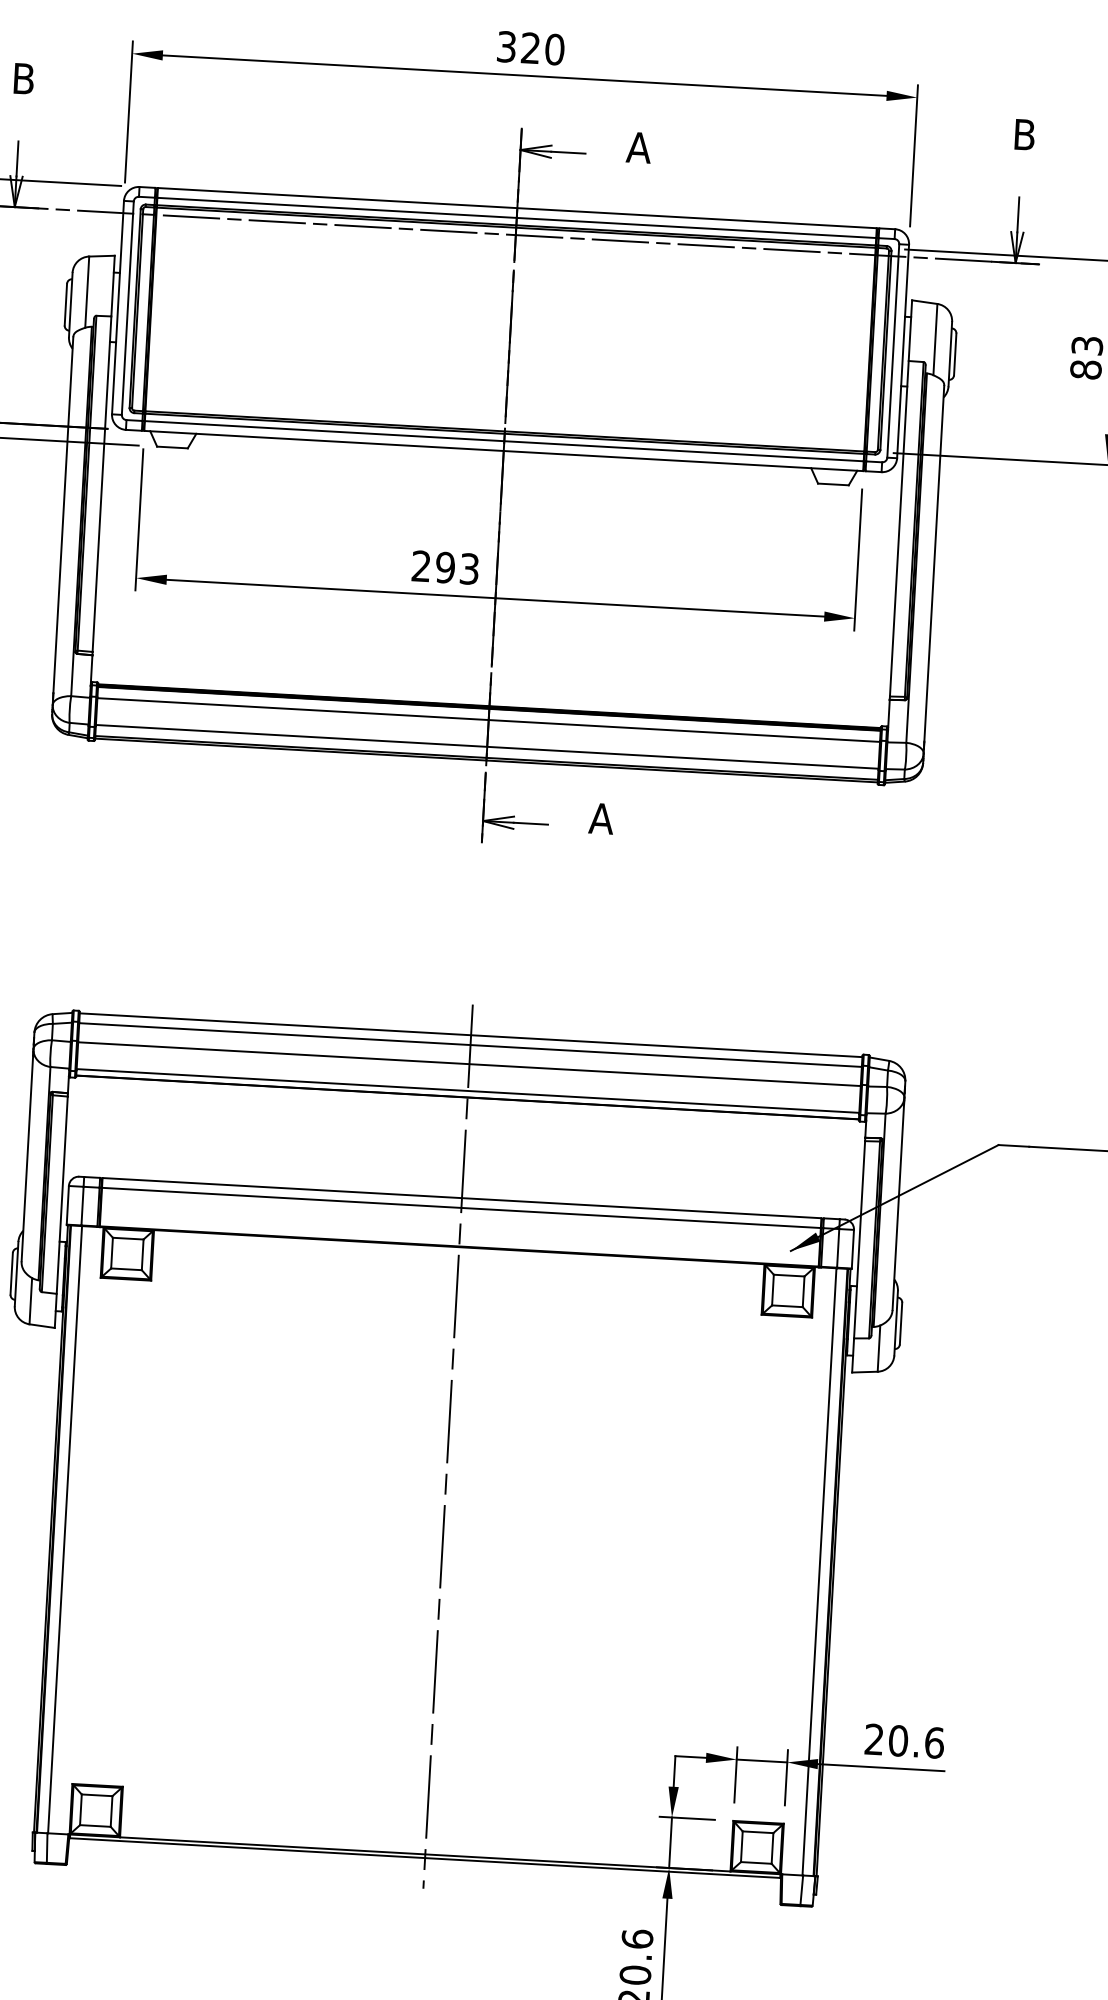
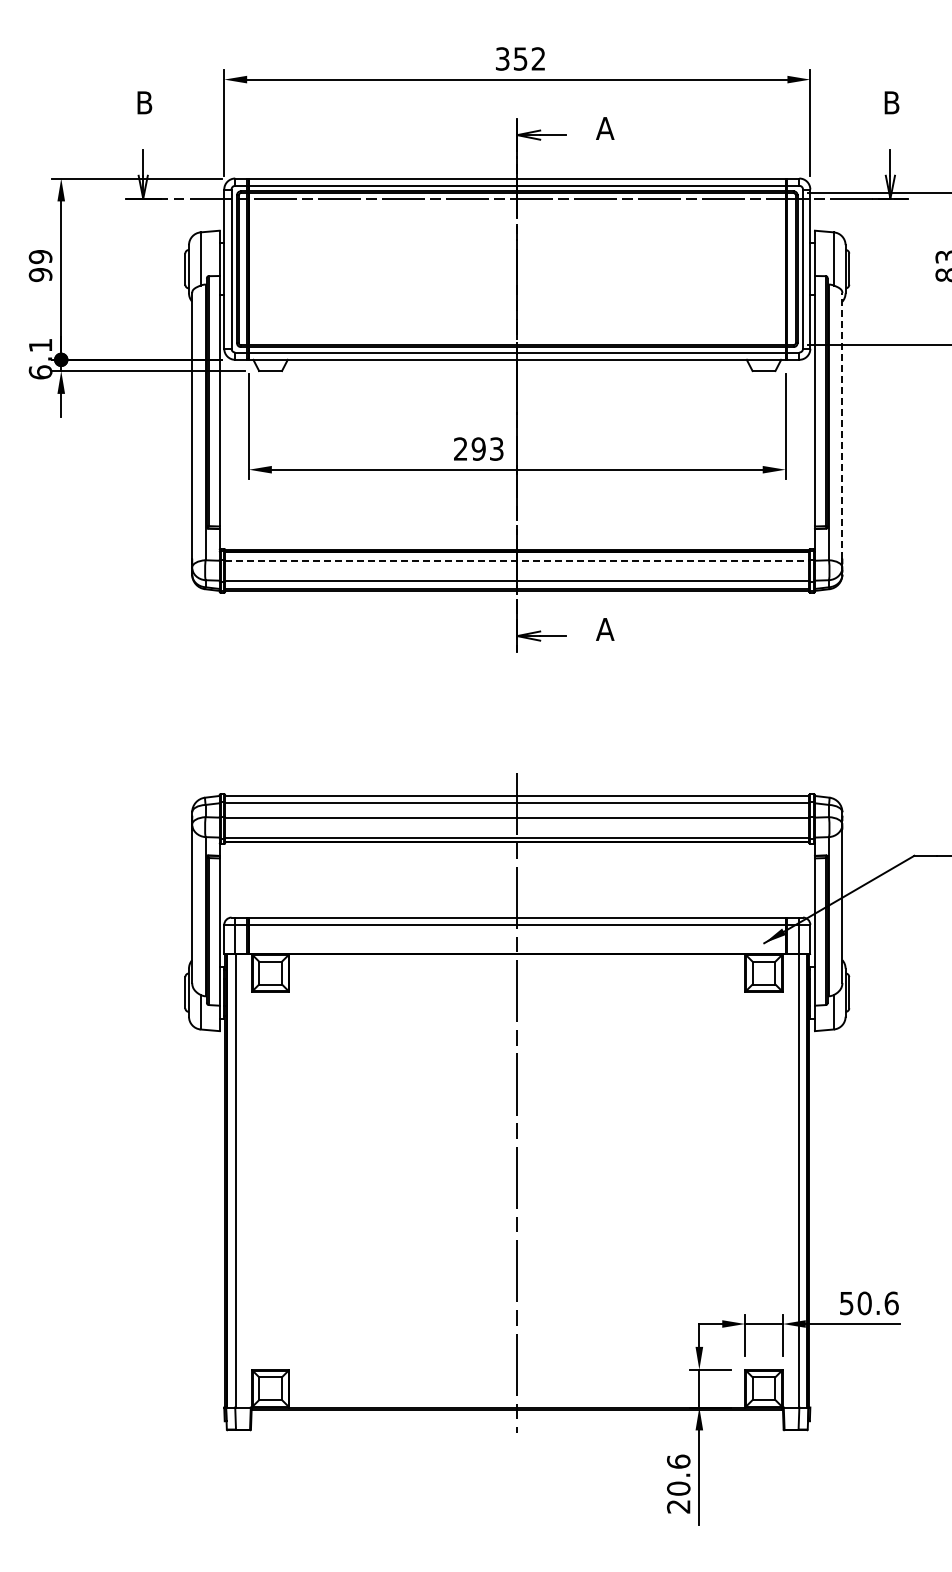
text: (542, 48) -> (529, 58), 320 -> 352
line: (934, 563) -> (842, 425), solid -> dashed
line: (489, 719) -> (517, 560), solid -> dashed
text: (874, 1739) -> (846, 1303), 20.6 -> 50.6

